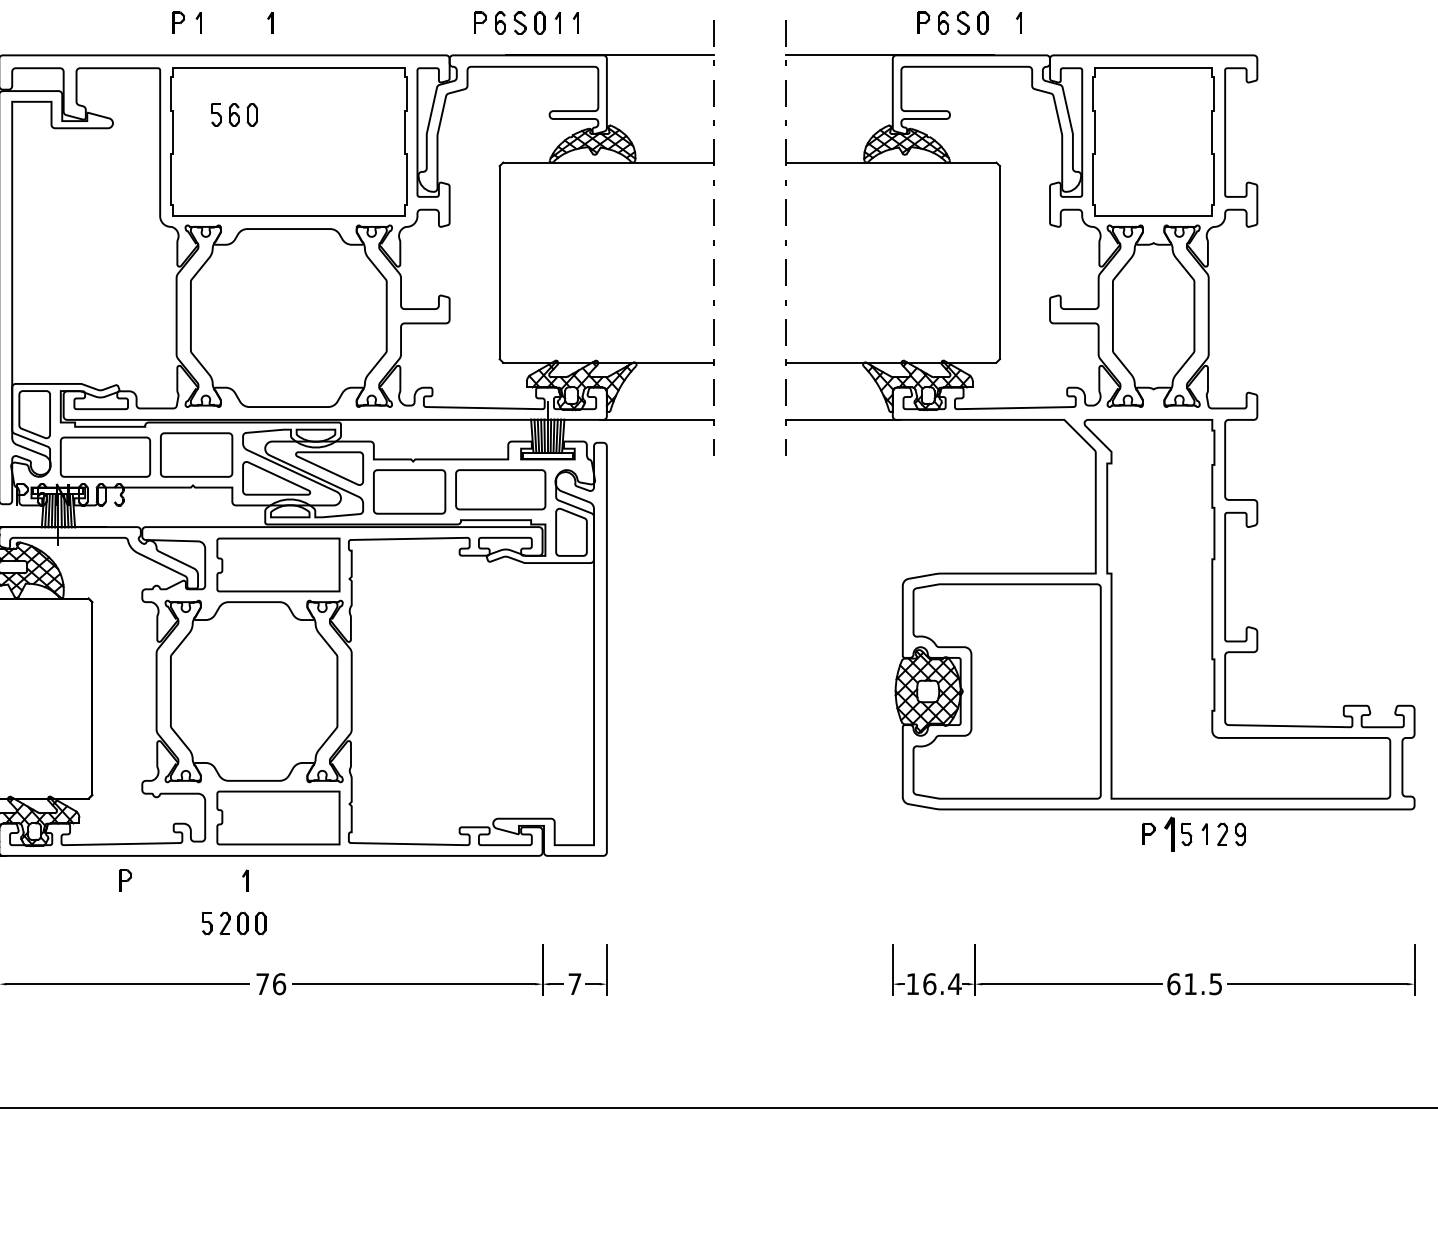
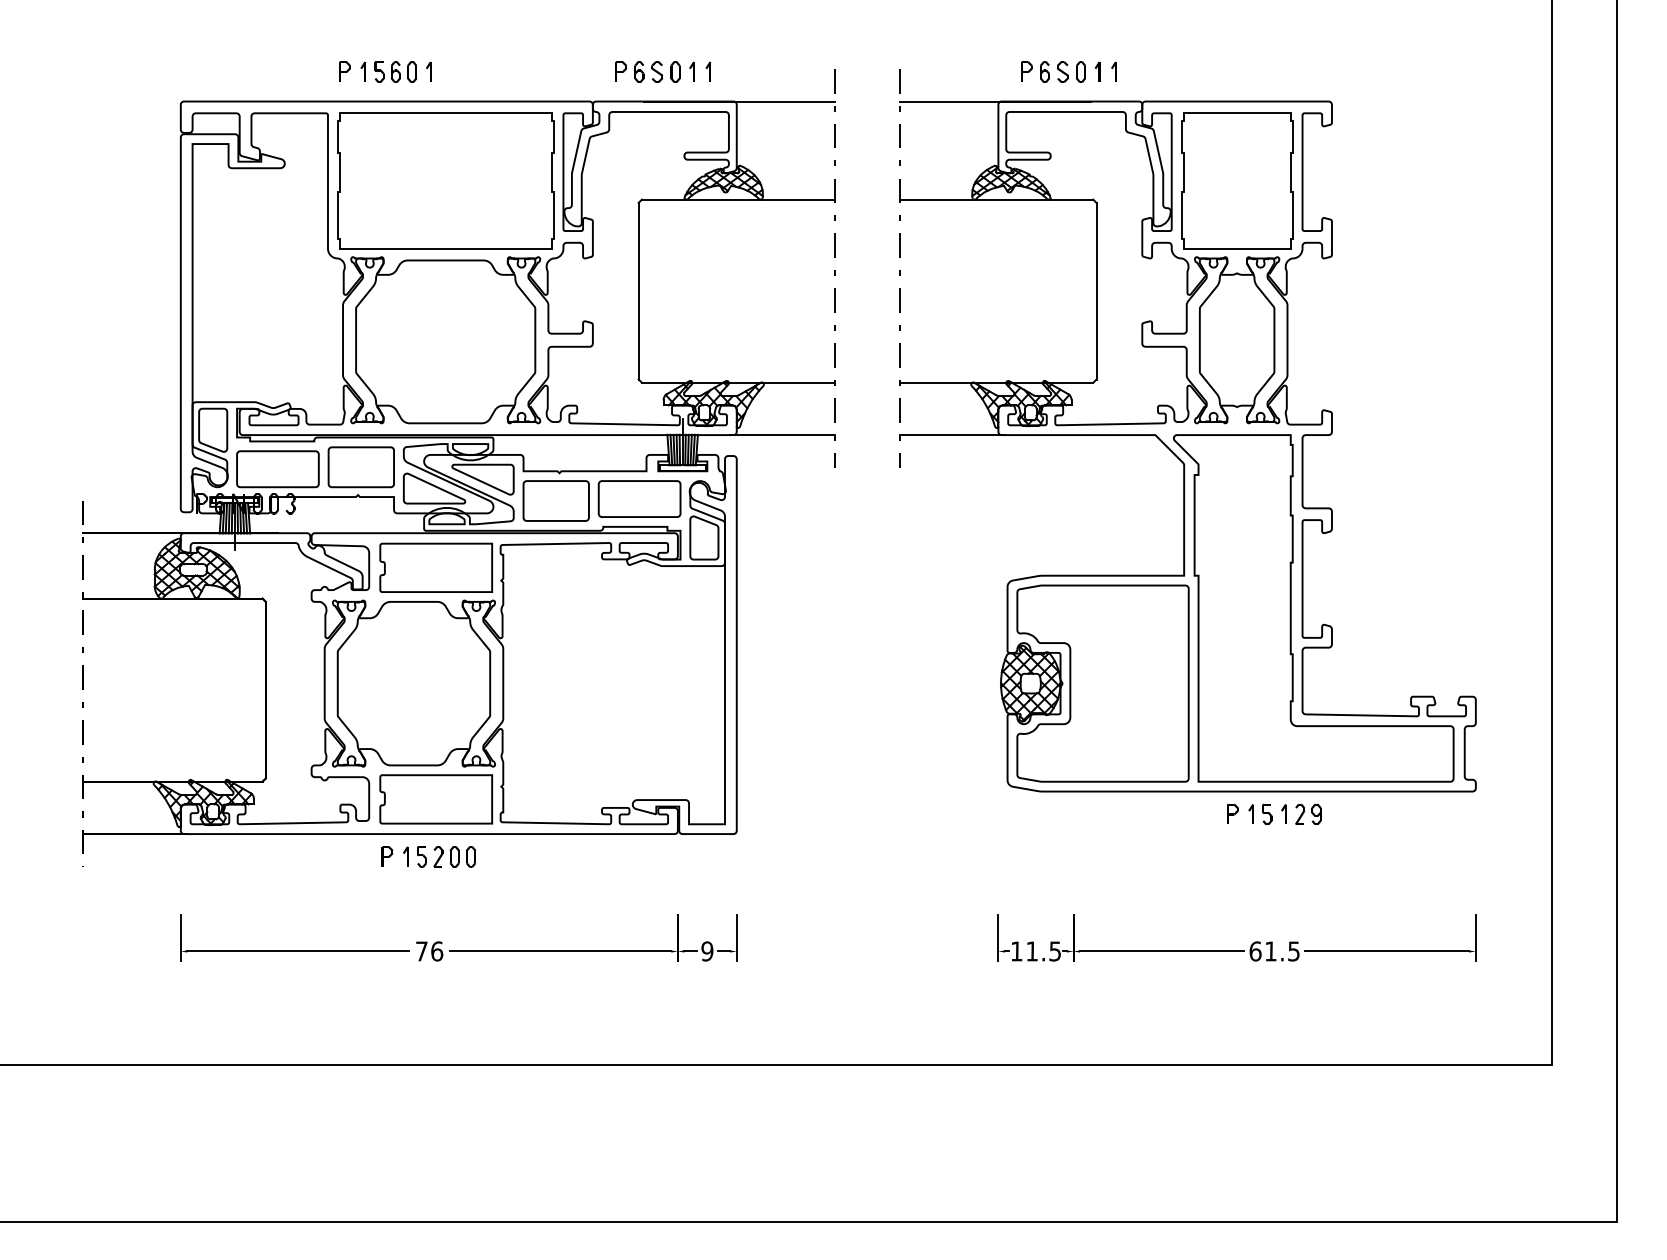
part: (1001, 22) -> (1097, 71), added
part: (233, 114) -> (395, 71), moved
part: (1168, 833) -> (1250, 813), size x0.62
part: (125, 880) -> (387, 856), moved
part: (233, 923) -> (446, 856), moved
text: (574, 984) -> (707, 951), 7 -> 9
text: (942, 984) -> (1043, 951), 16.4 -> 11.5

